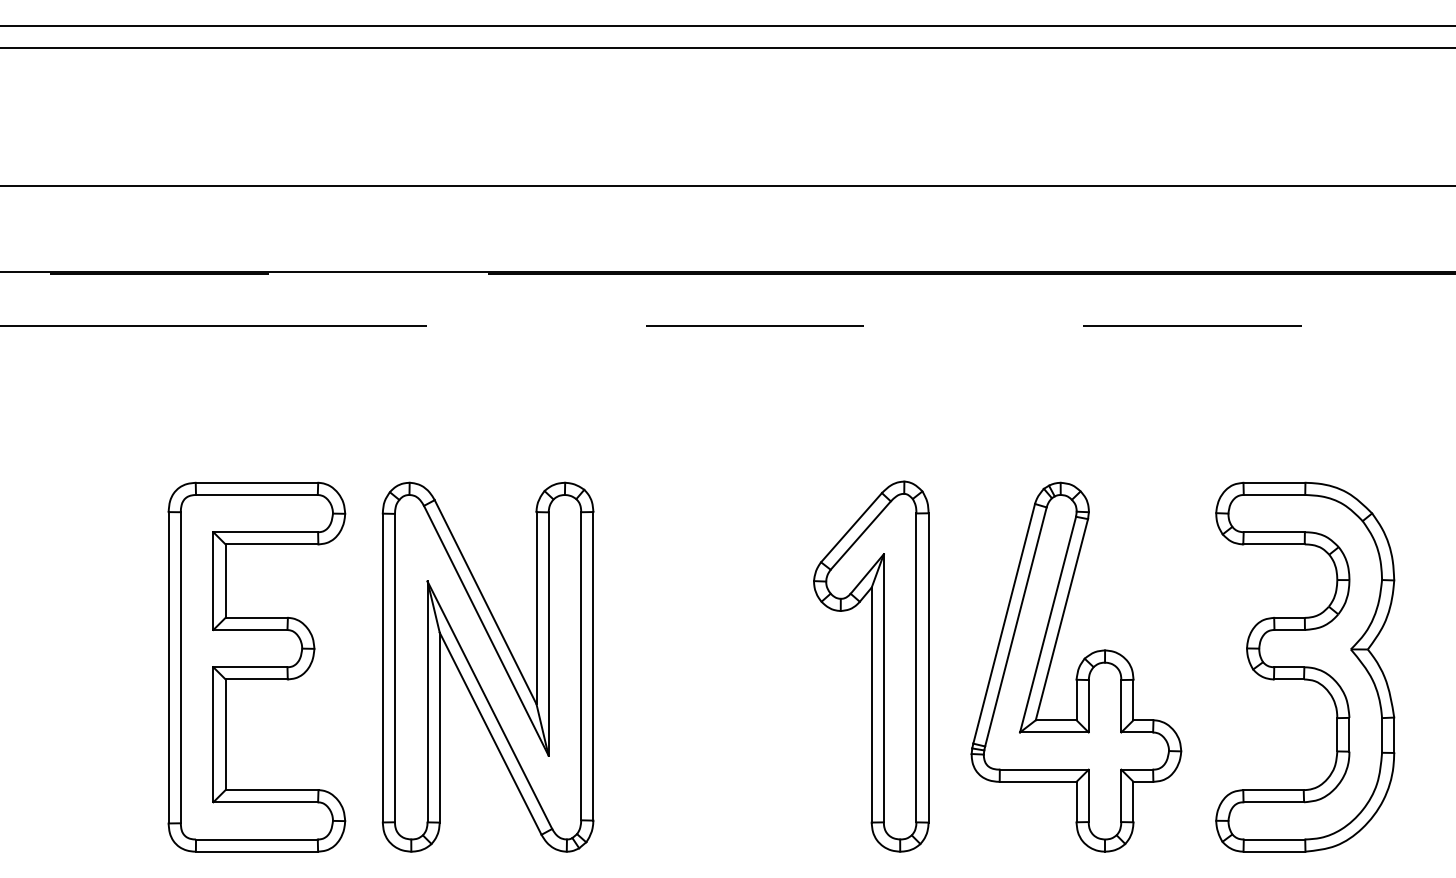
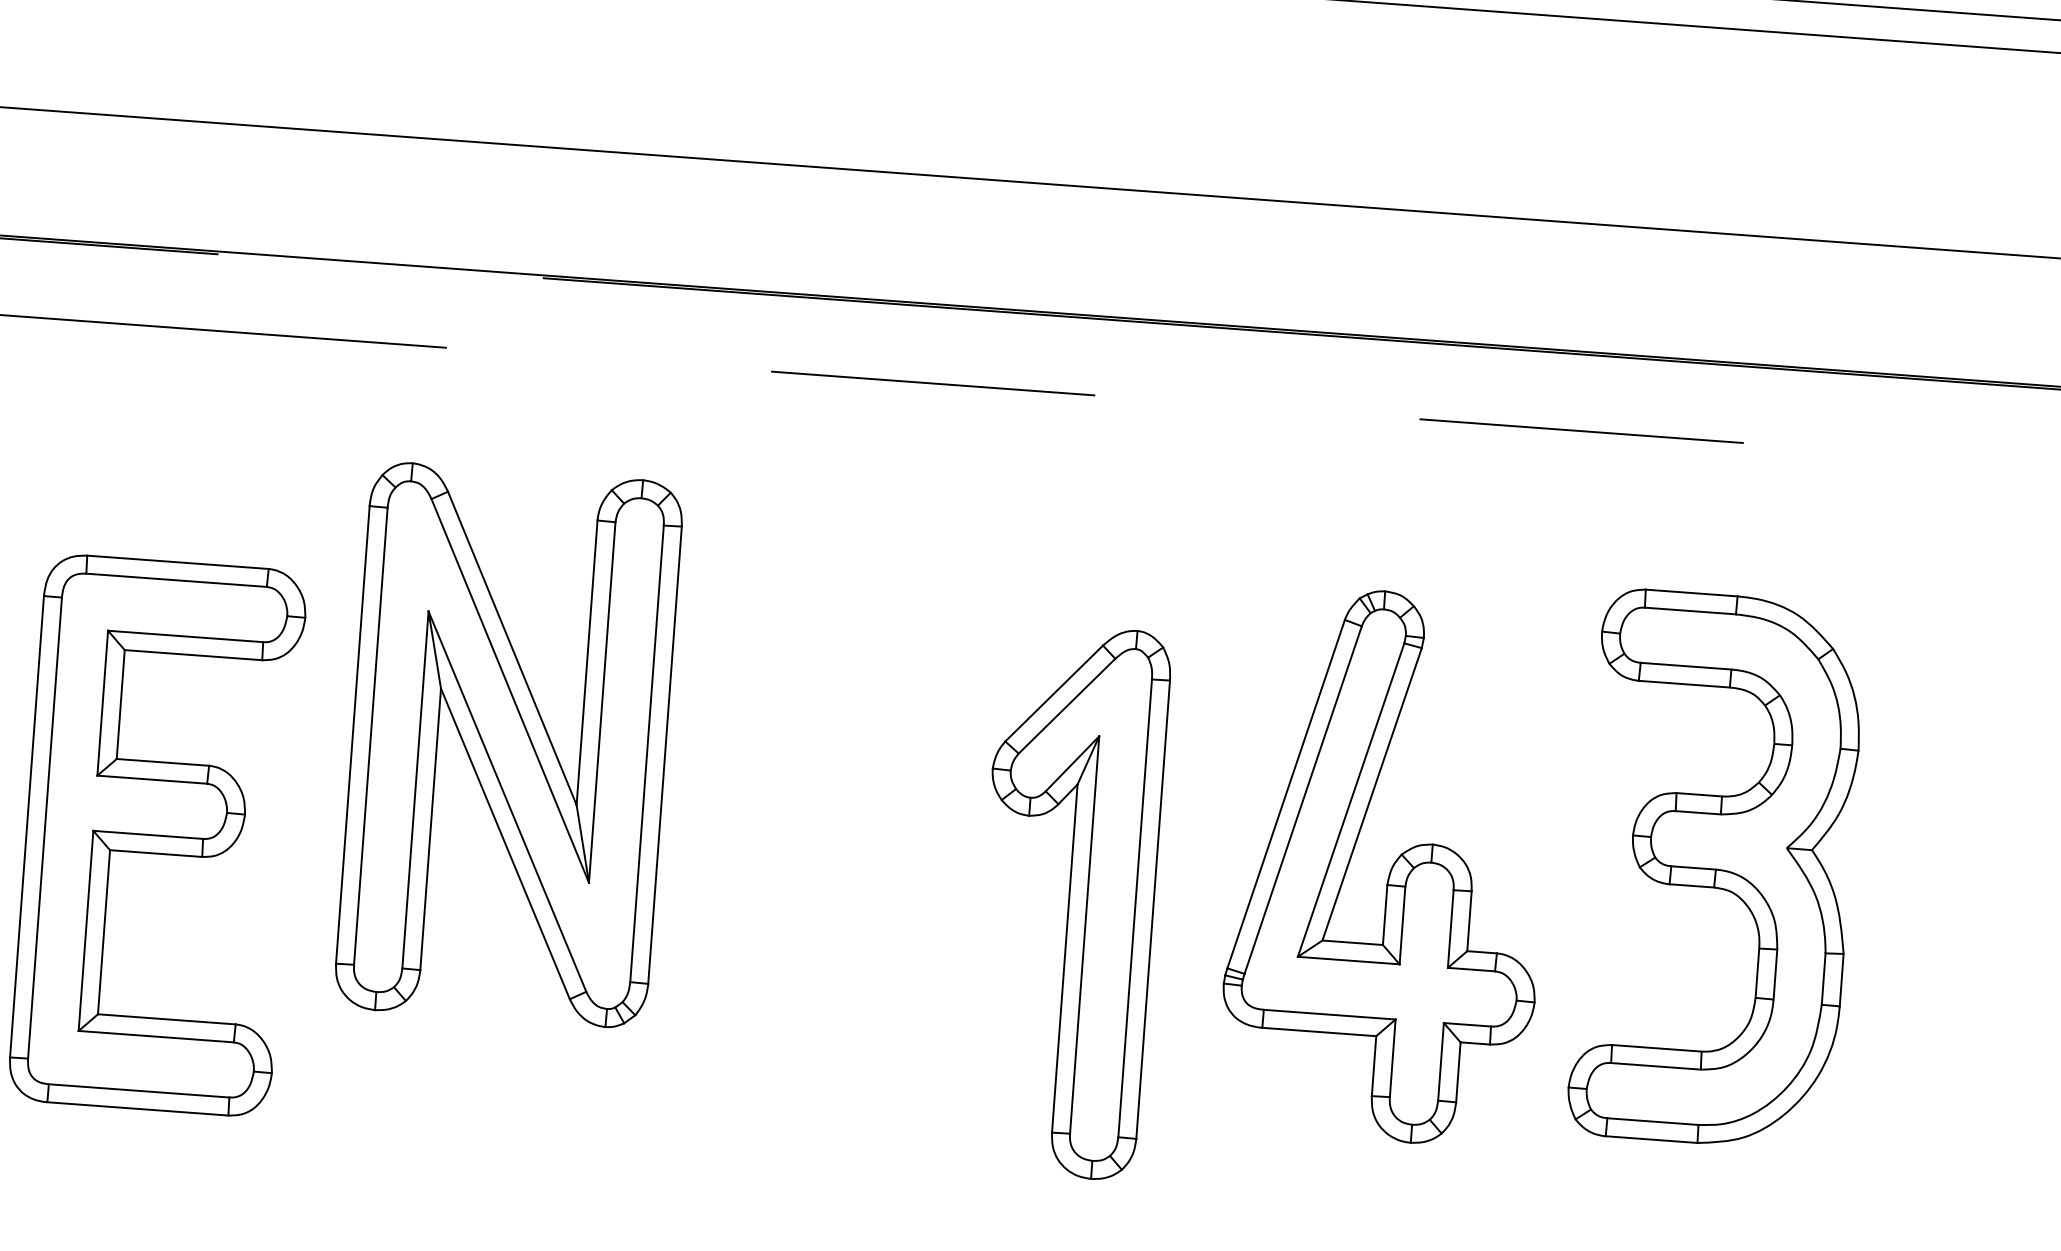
part: (487, 666) -> (508, 743), moved
part: (1076, 666) -> (1388, 865), moved
part: (1305, 666) -> (1717, 868), moved

